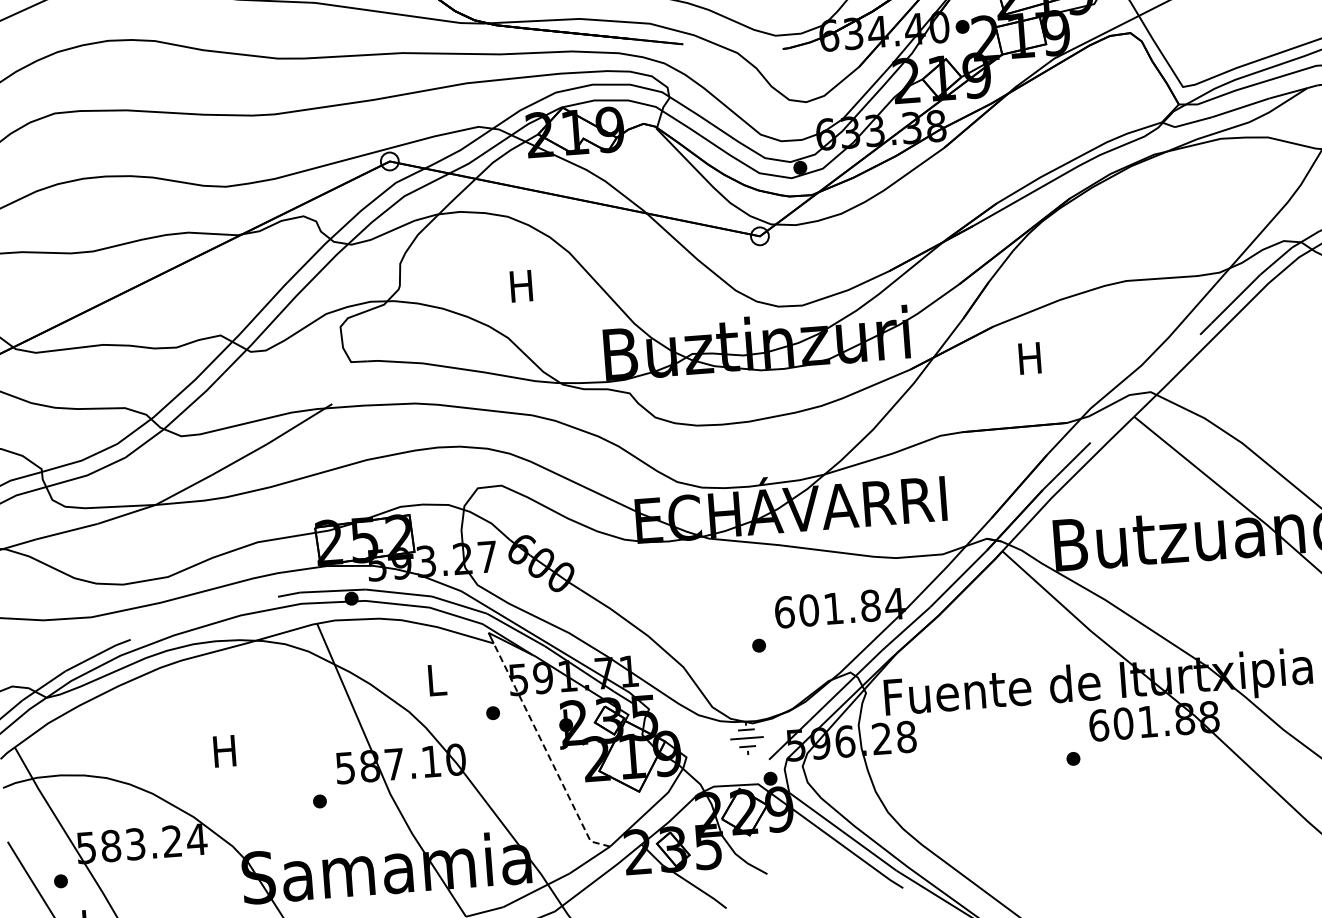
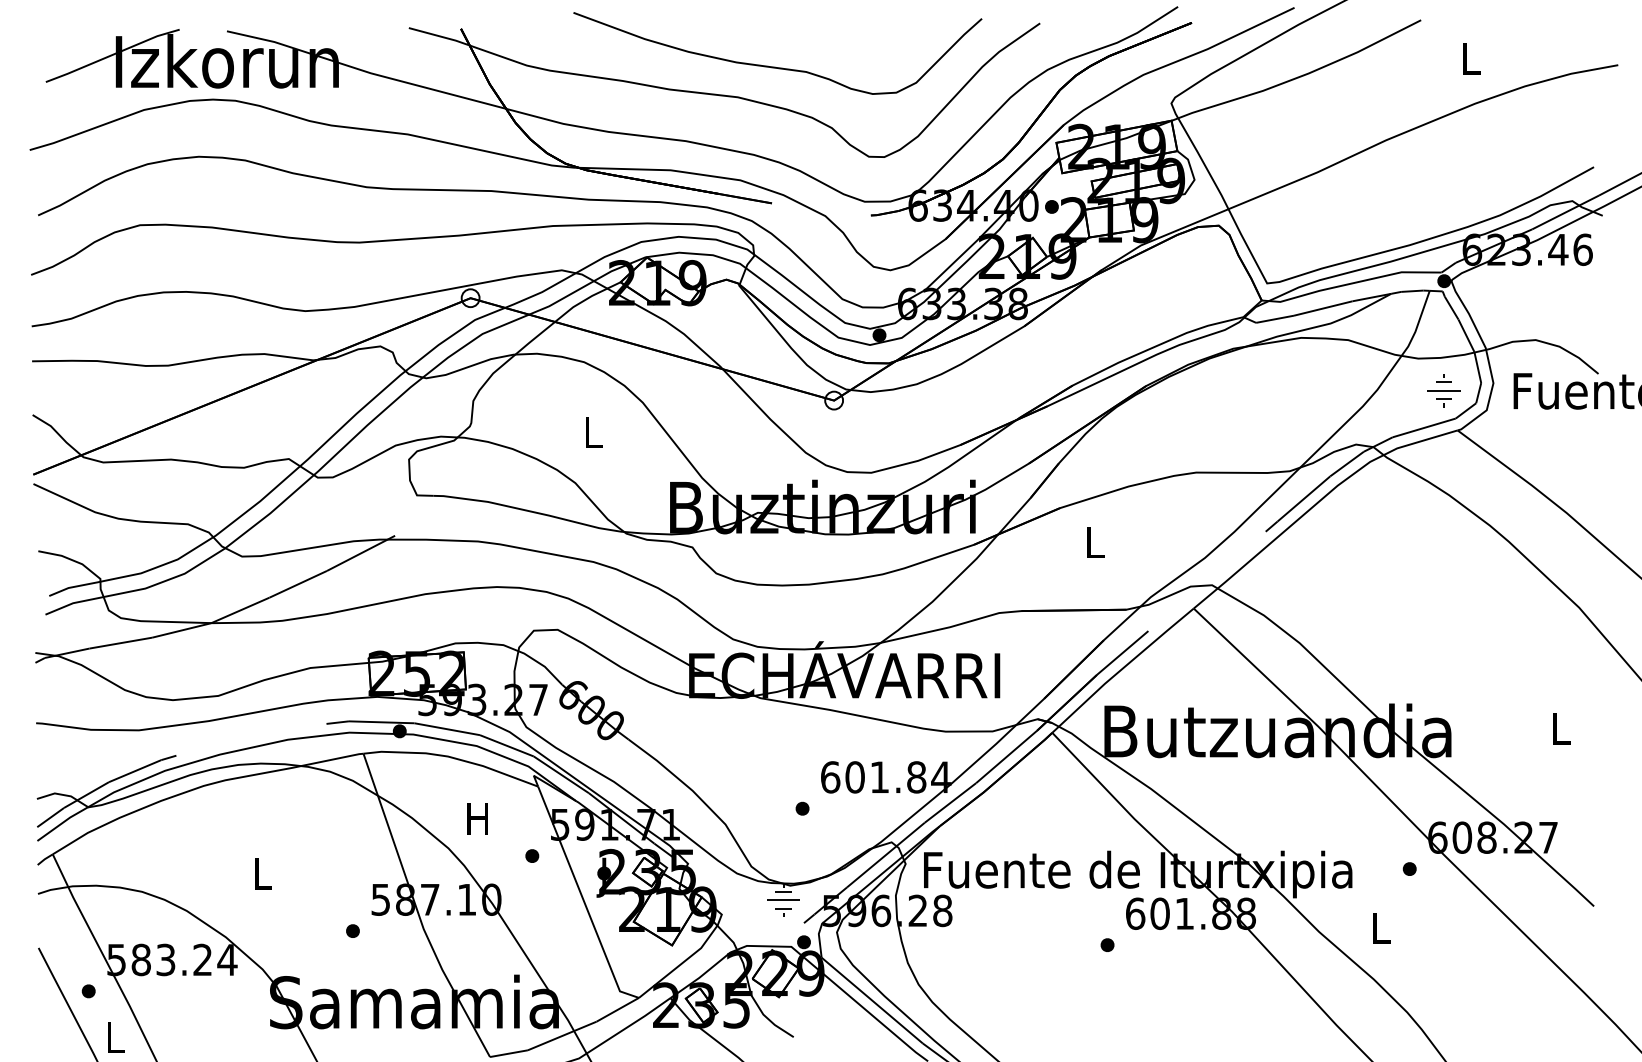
text: (521, 286) -> (592, 432), H -> L
text: (1029, 358) -> (1093, 542), H -> L
text: (435, 679) -> (477, 818), L -> H
text: (224, 750) -> (261, 873), H -> L
line: (546, 751) -> (582, 898), dashed -> solid

